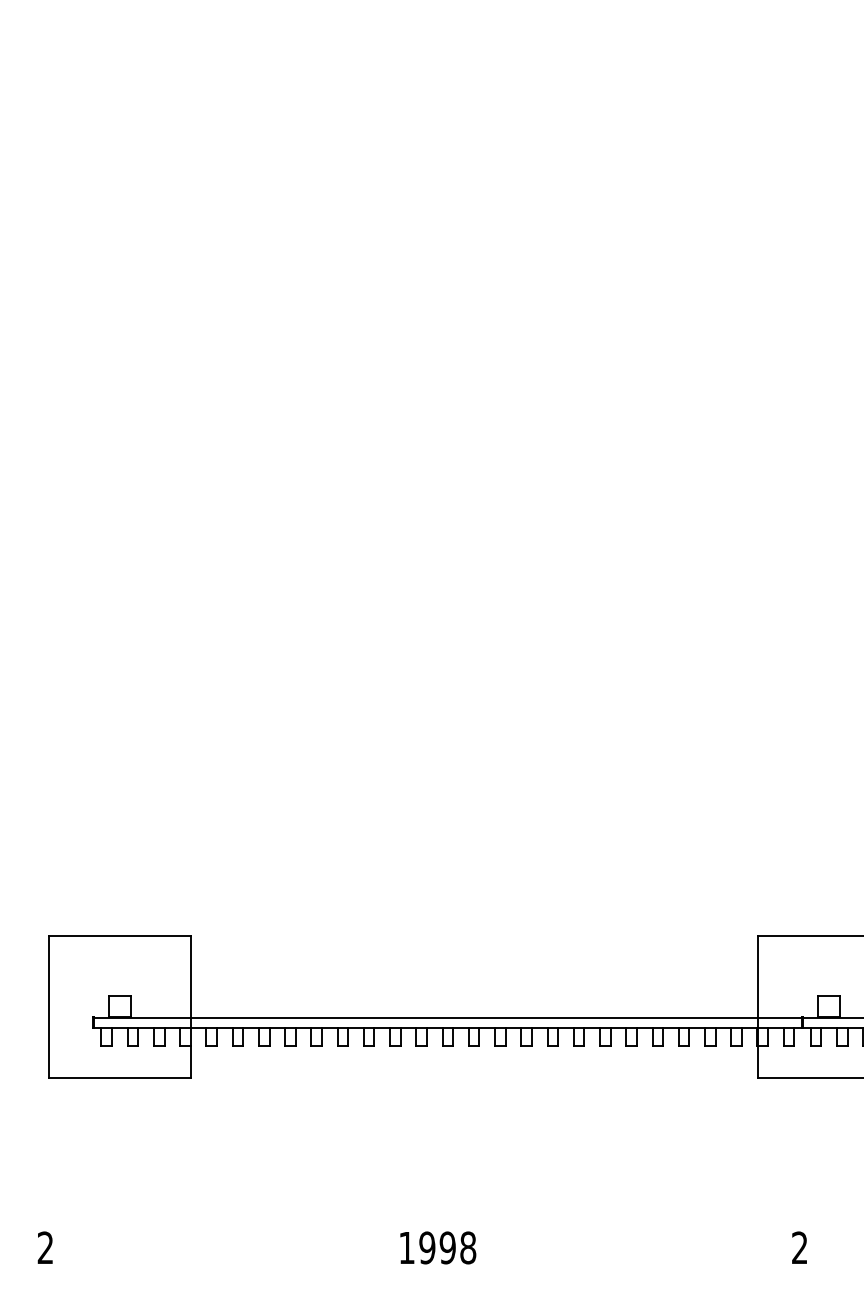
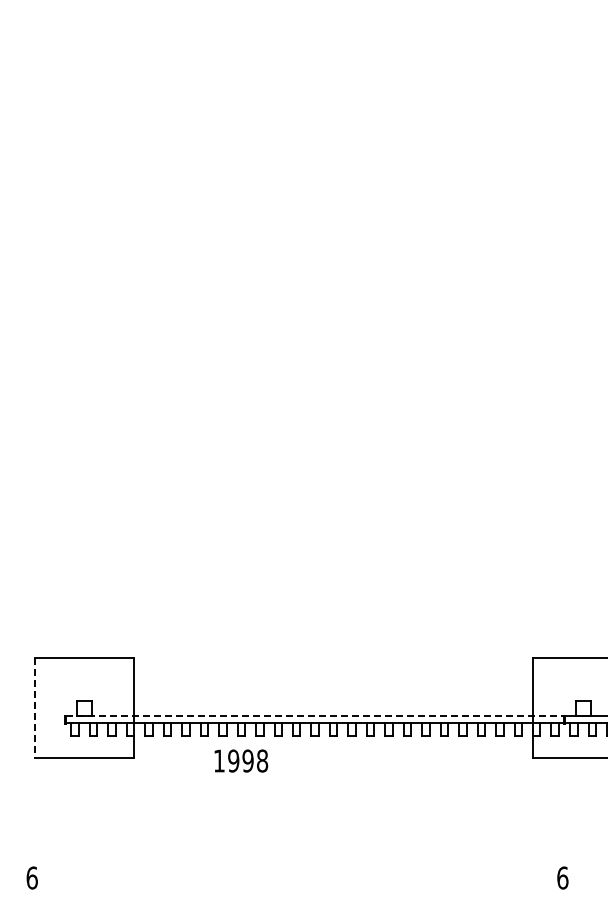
line: (48, 1006) -> (34, 708), solid -> dashed
line: (448, 1018) -> (315, 716), solid -> dashed
text: (44, 1247) -> (31, 877), 2 -> 6
text: (438, 1247) -> (241, 760), moved
text: (799, 1247) -> (562, 877), 2 -> 6

